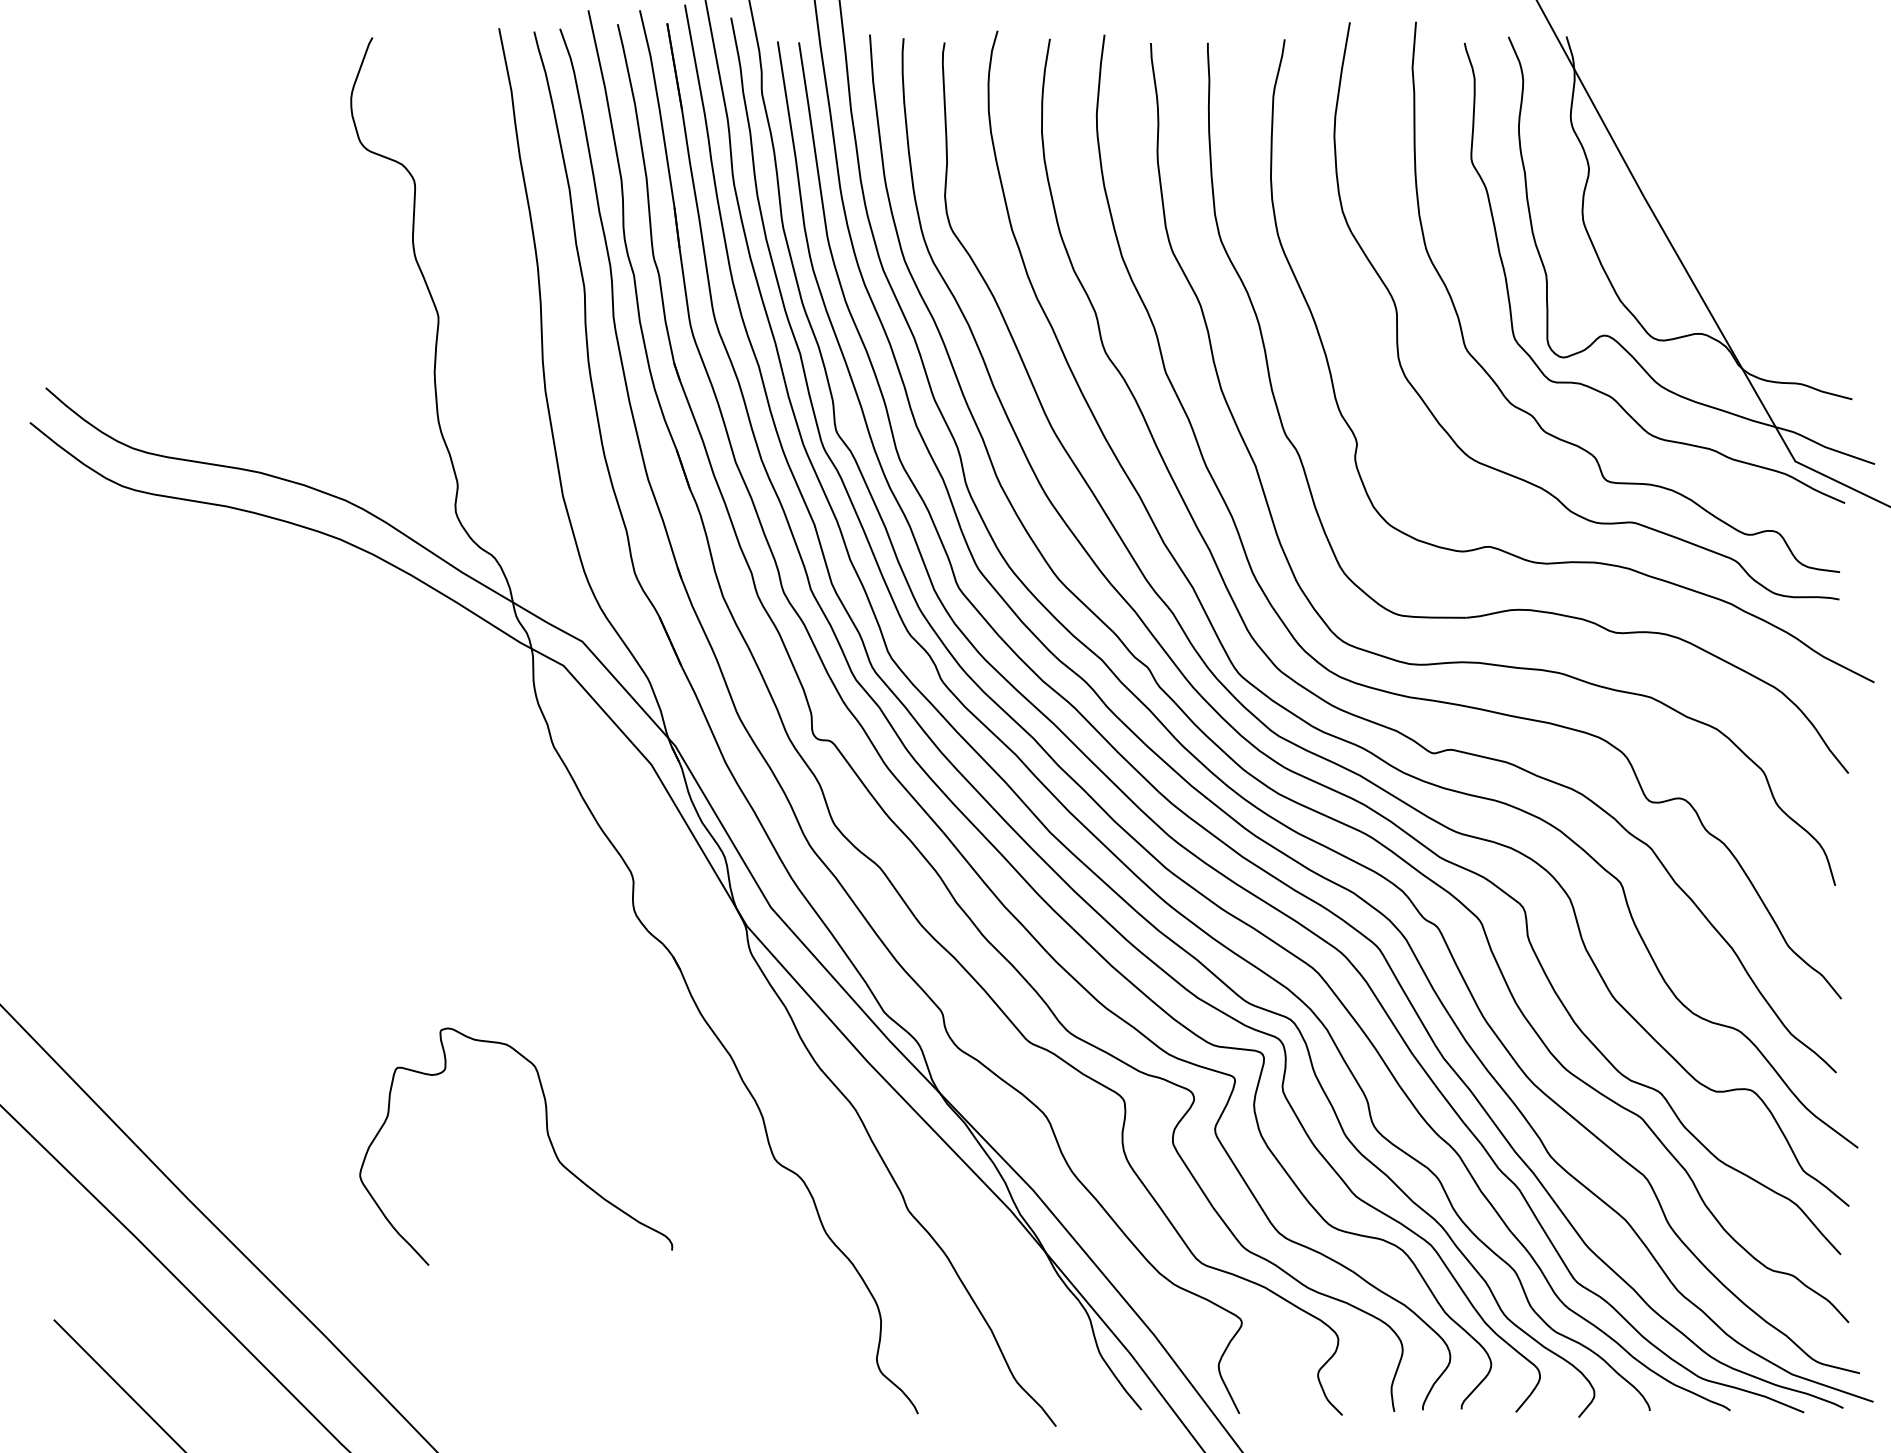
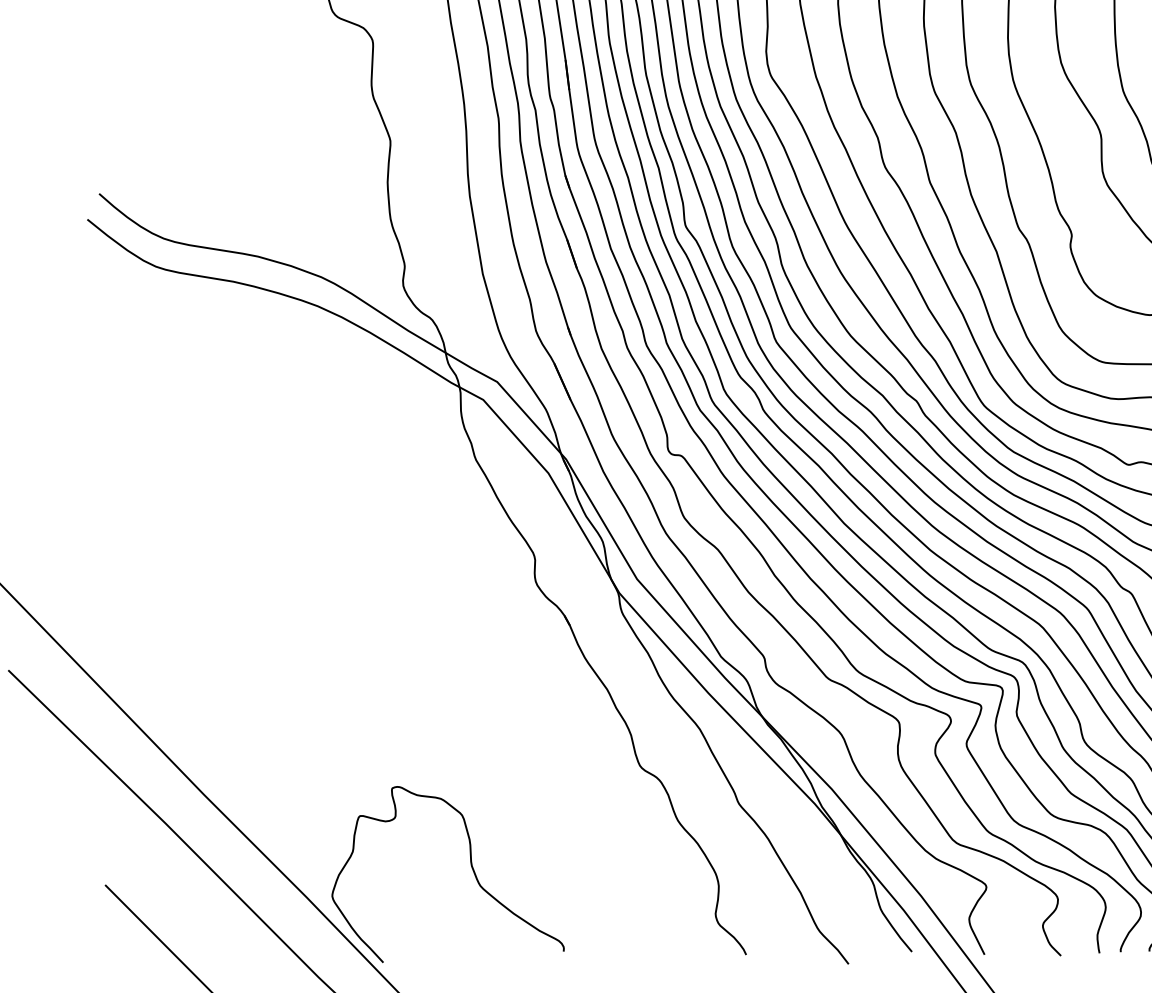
curve: (547, 1136) -> (471, 867), moved

